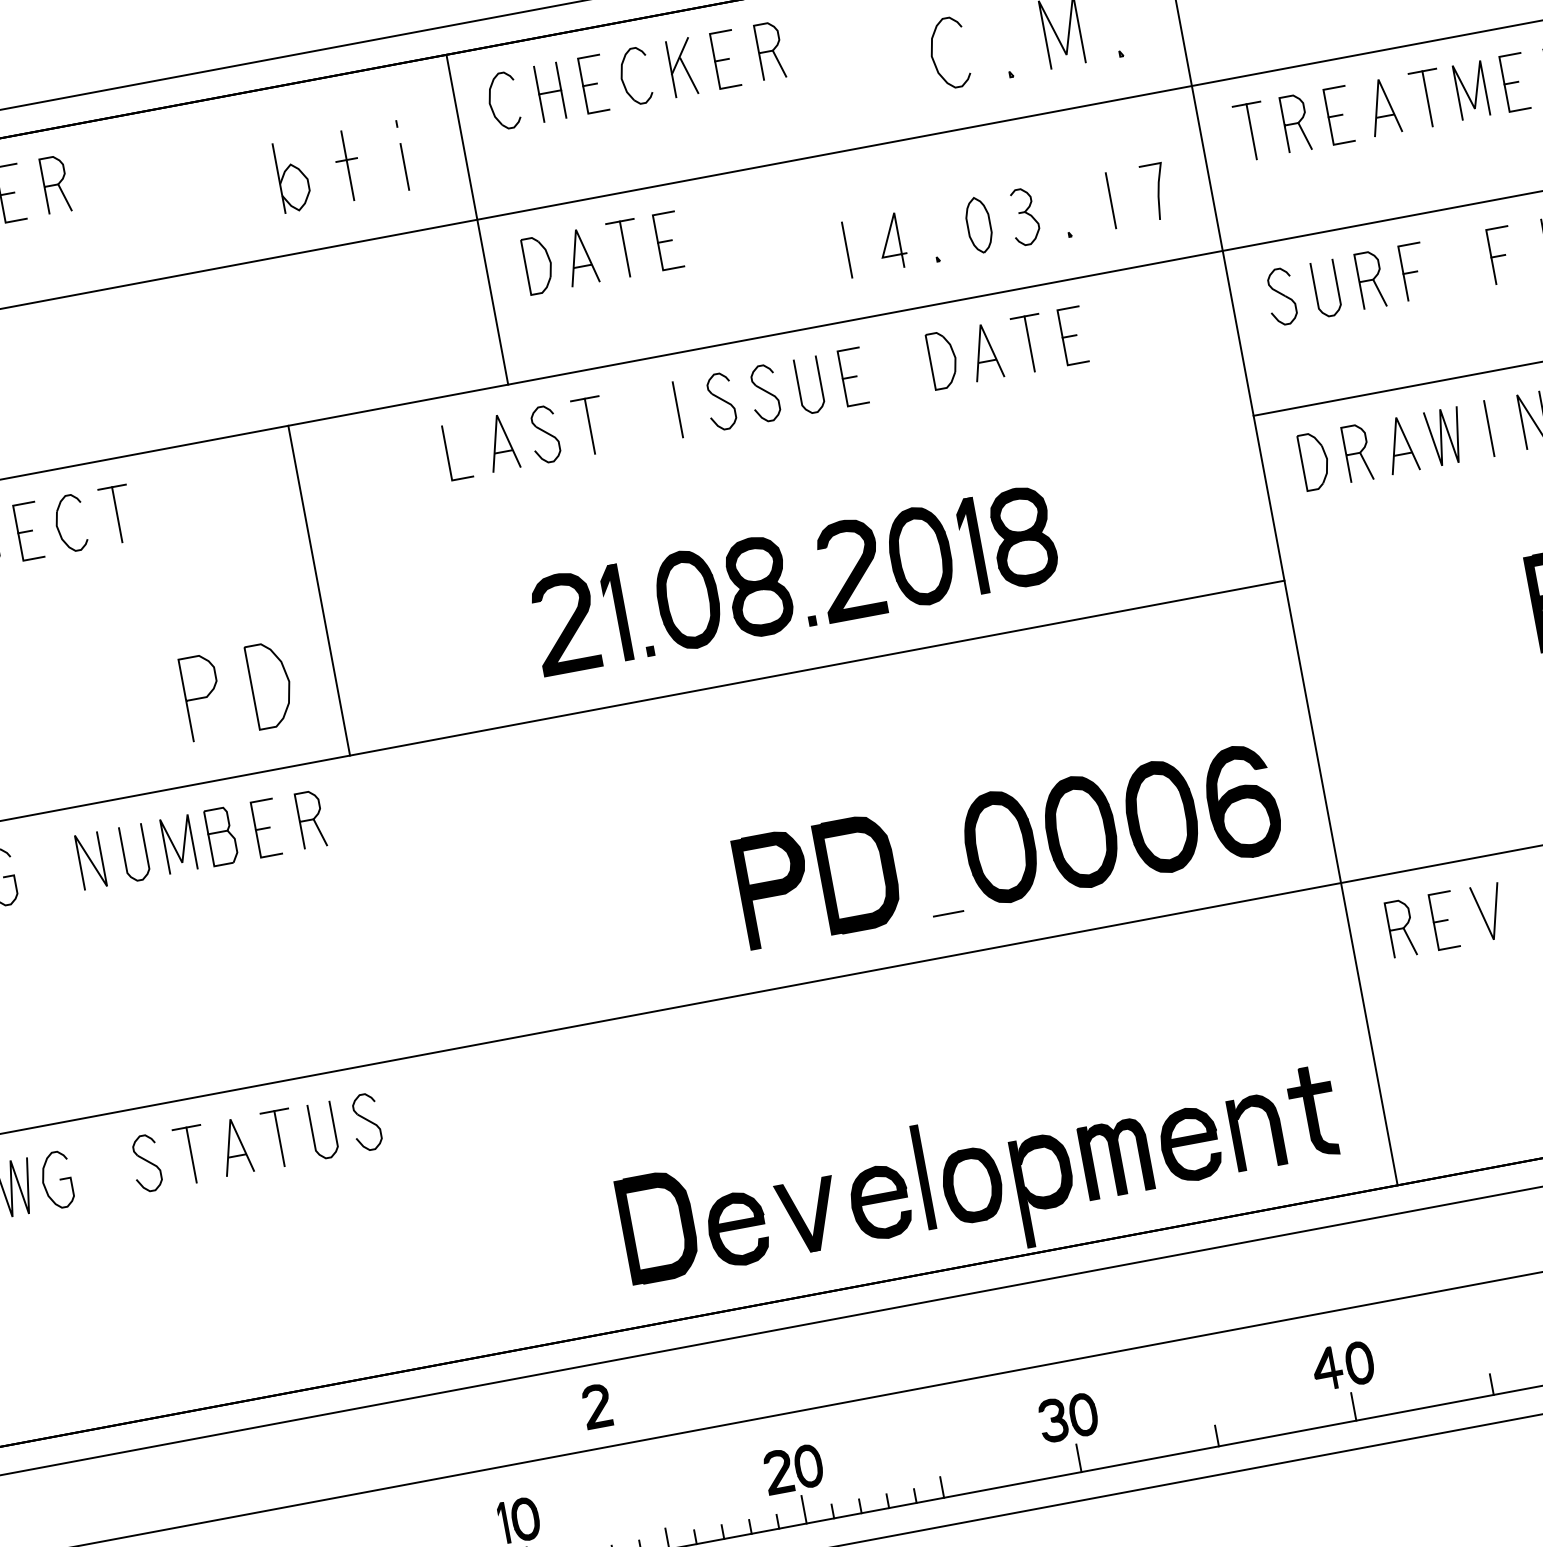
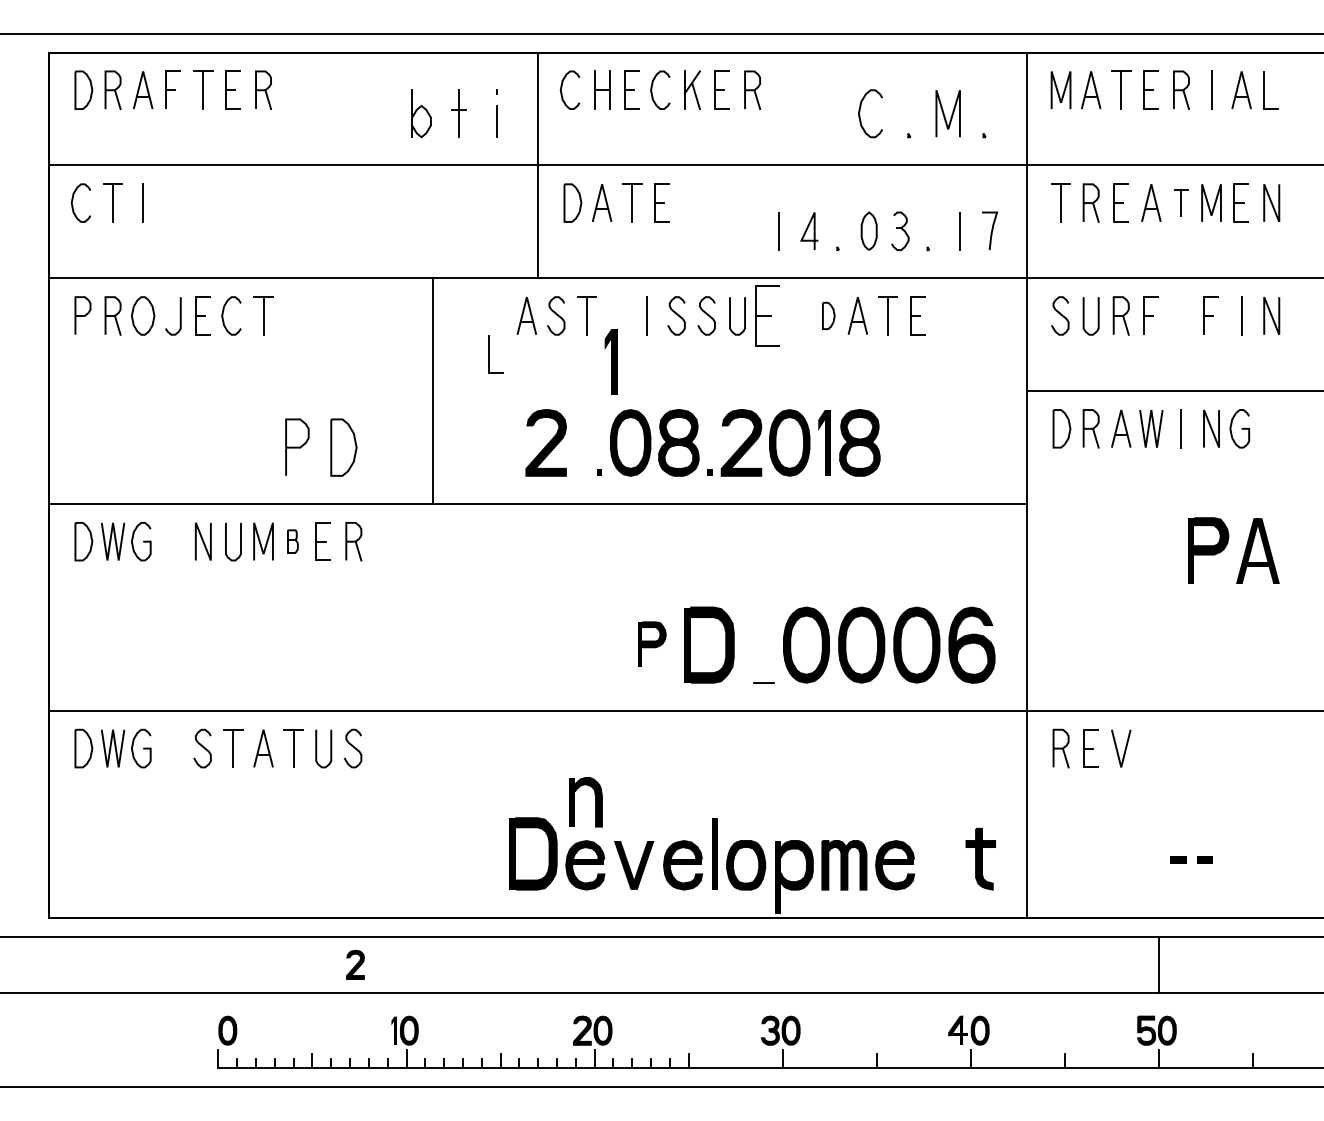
part: (1427, 97) -> (1181, 202), size x0.7
part: (942, 359) -> (828, 315), size x0.7
part: (851, 376) -> (766, 315), size x1.6
line: (447, 453) -> (489, 354), moved
line: (318, 591) -> (432, 391), moved
part: (614, 612) -> (610, 361), moved
part: (221, 836) -> (292, 541), size x0.6
part: (773, 888) -> (651, 644), size x0.6
part: (1271, 1129) -> (595, 802), moved
part: (596, 1405) -> (355, 964), moved

